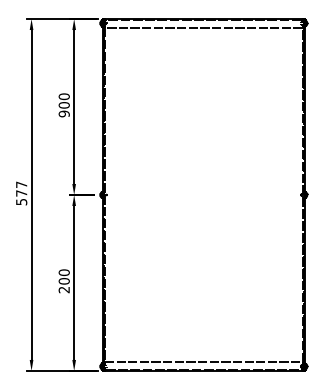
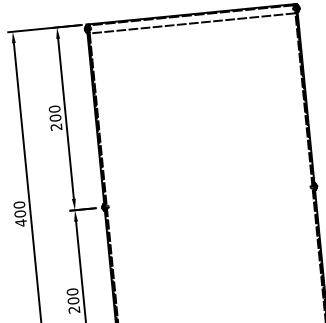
text: (63, 113) -> (55, 126), 900 -> 200
text: (21, 193) -> (20, 214), 577 -> 400

